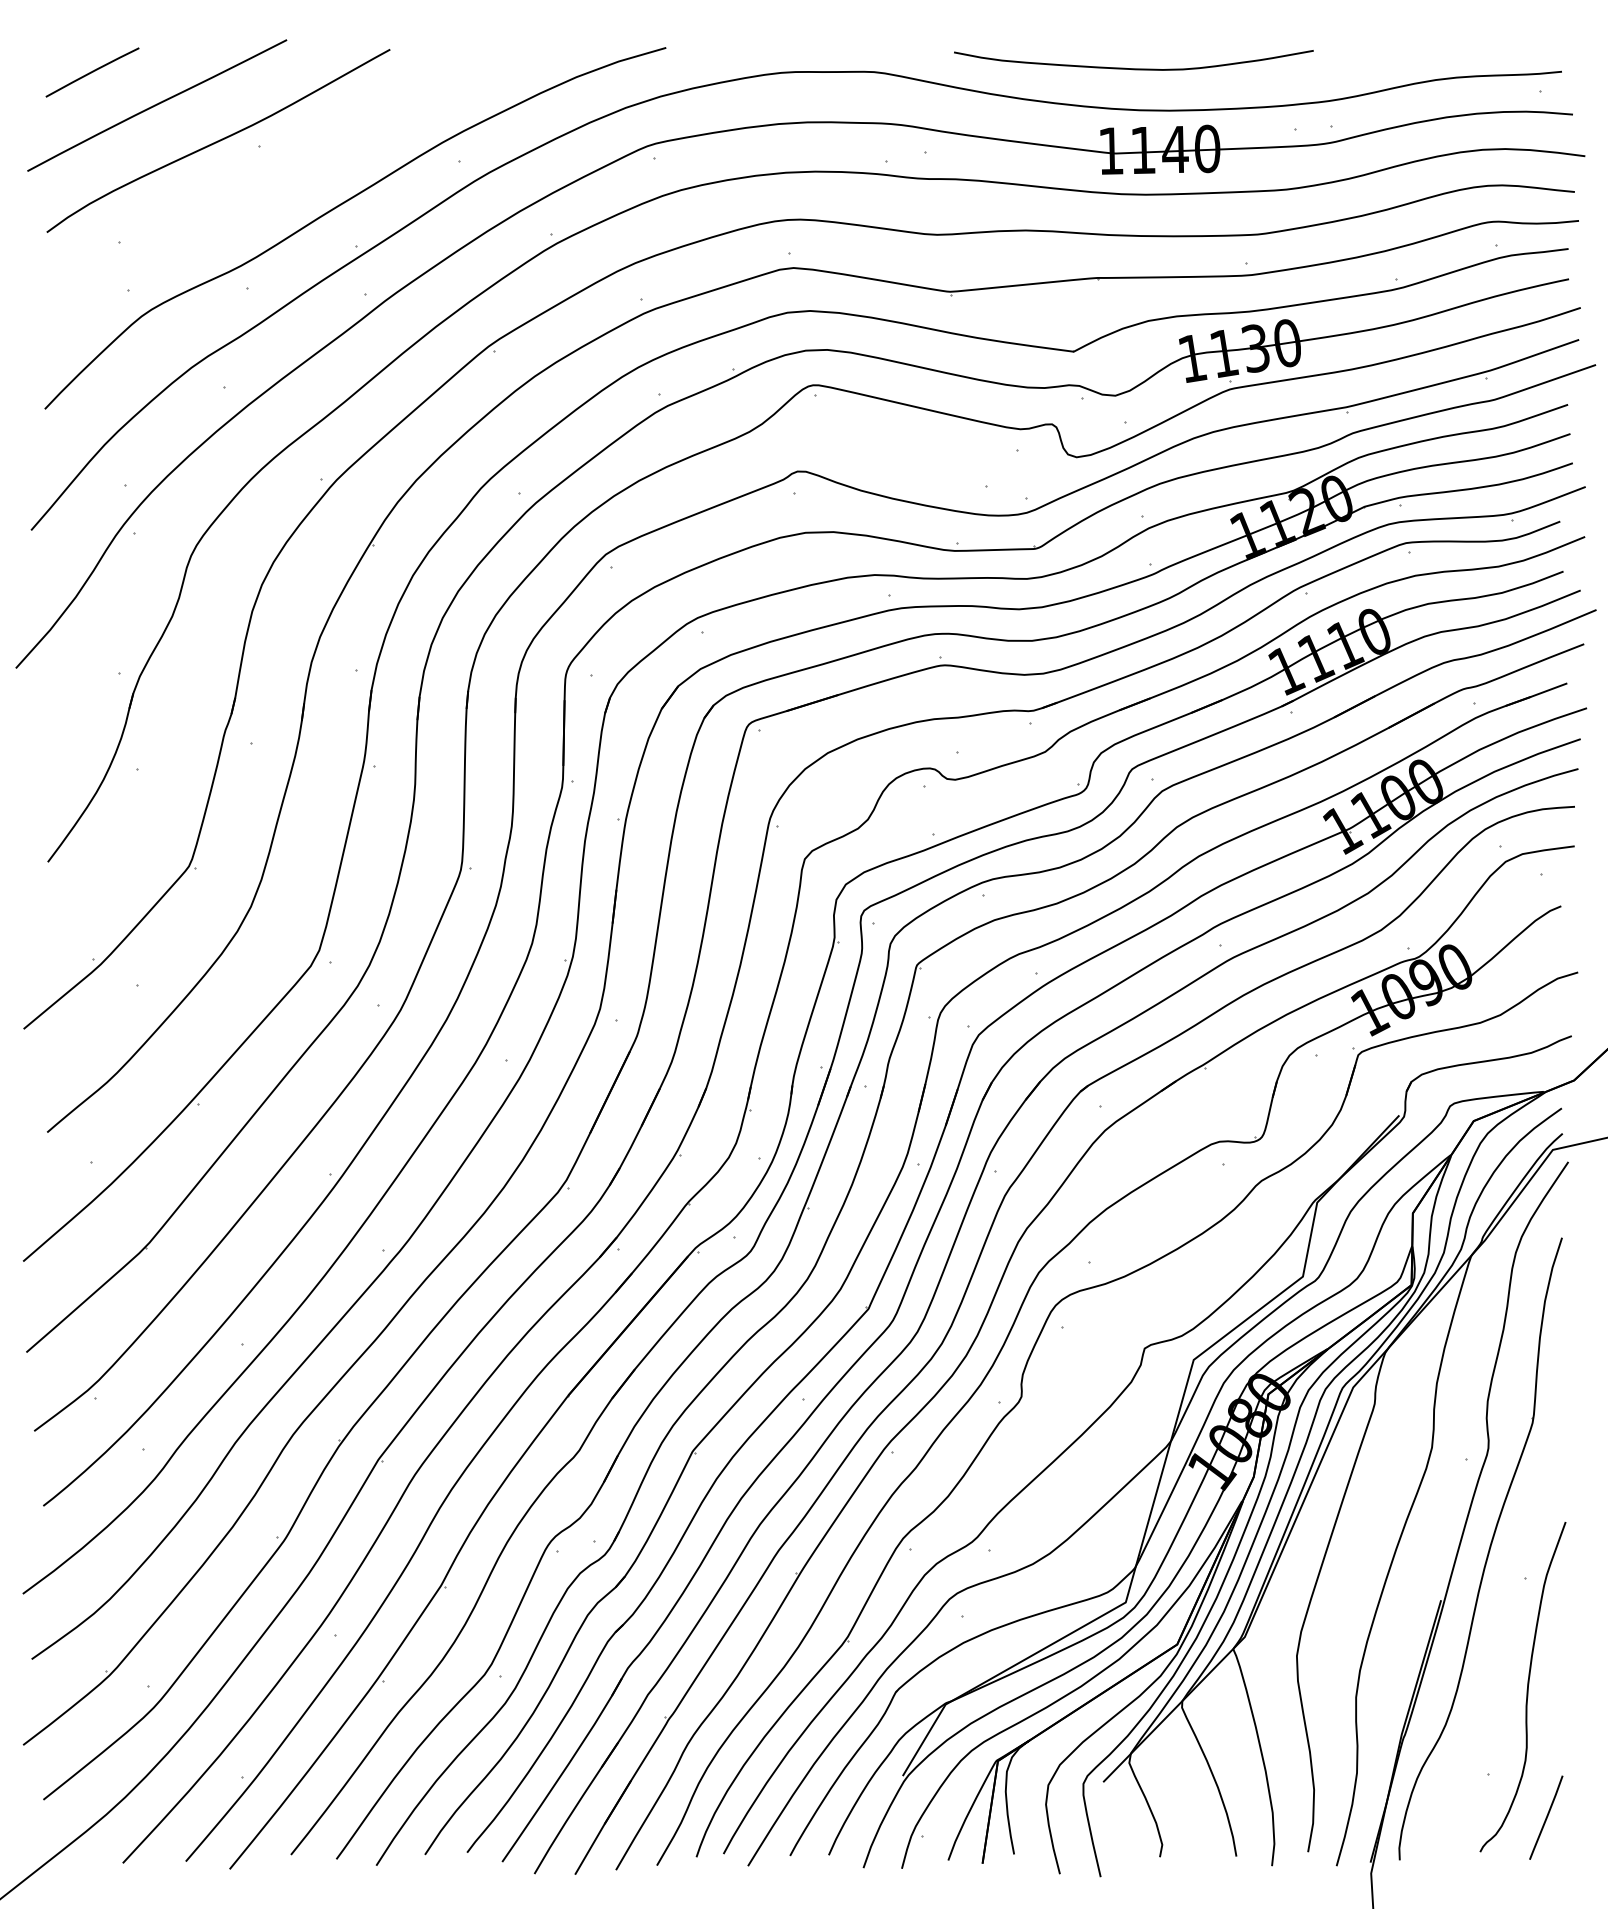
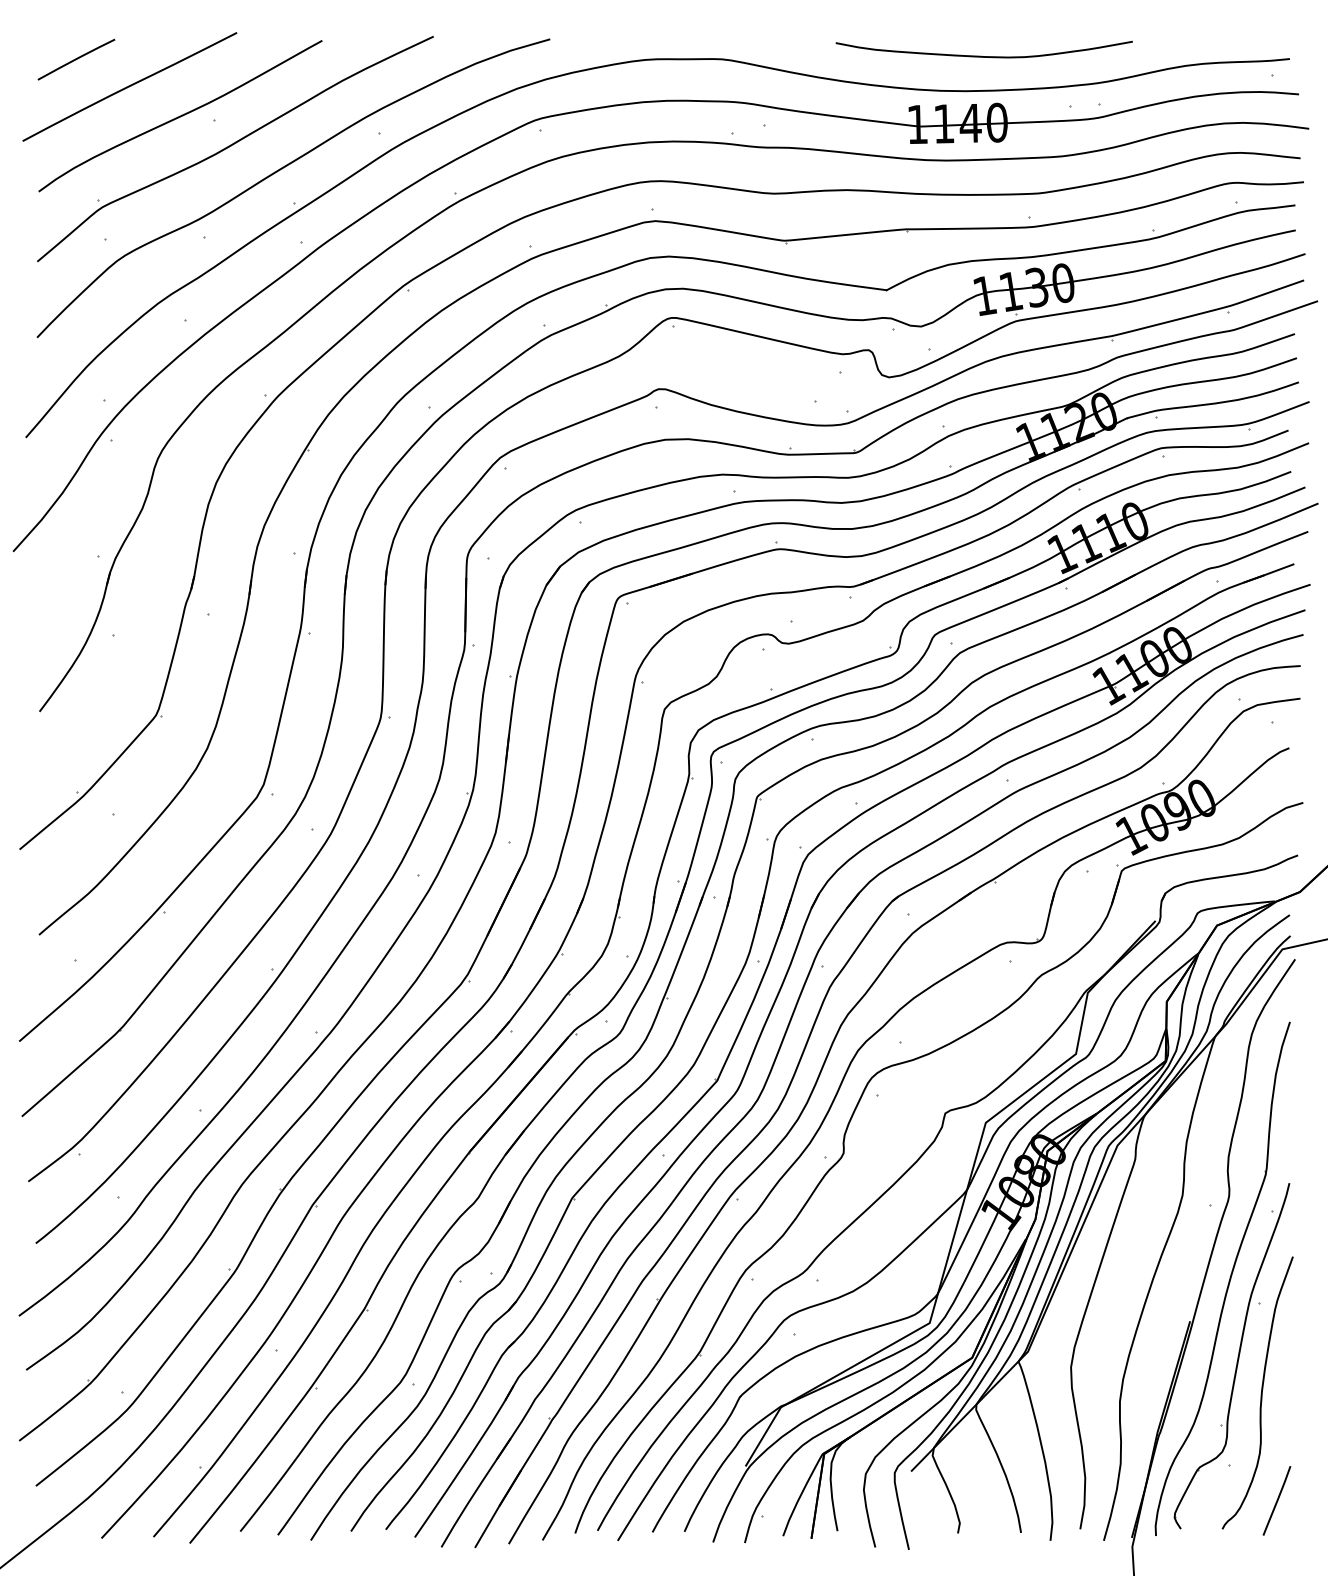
curve: (1133, 68) -> (983, 56), moved
curve: (281, 176) -> (232, 145), added
part: (1498, 1644) -> (1237, 1357), added

